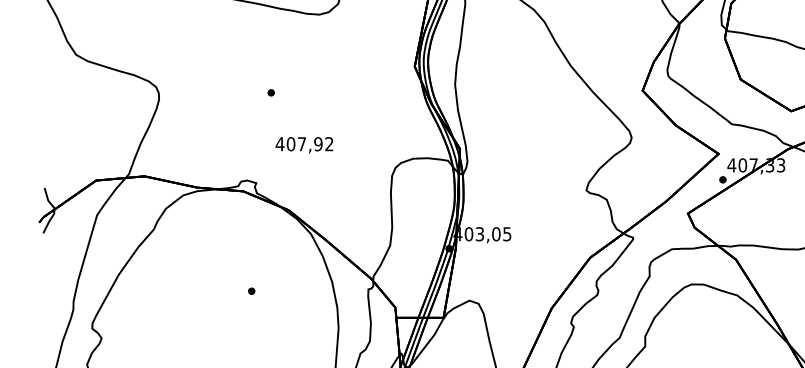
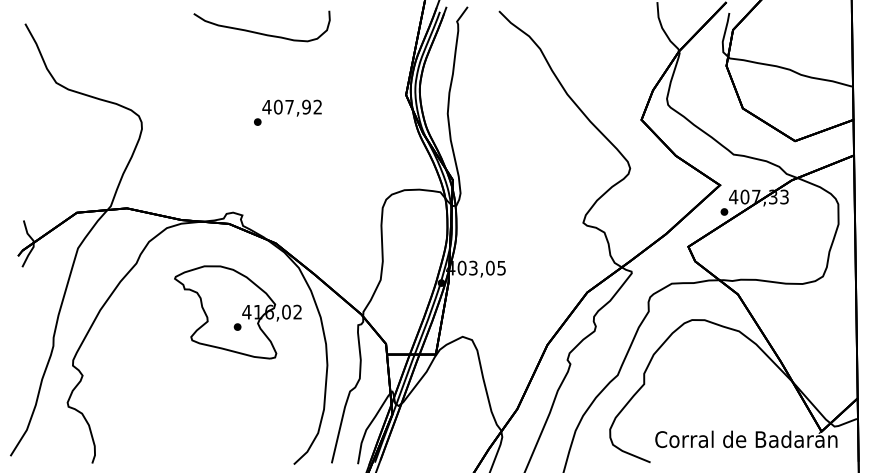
text: (303, 144) -> (291, 107), moved
part: (251, 277) -> (237, 312), added

